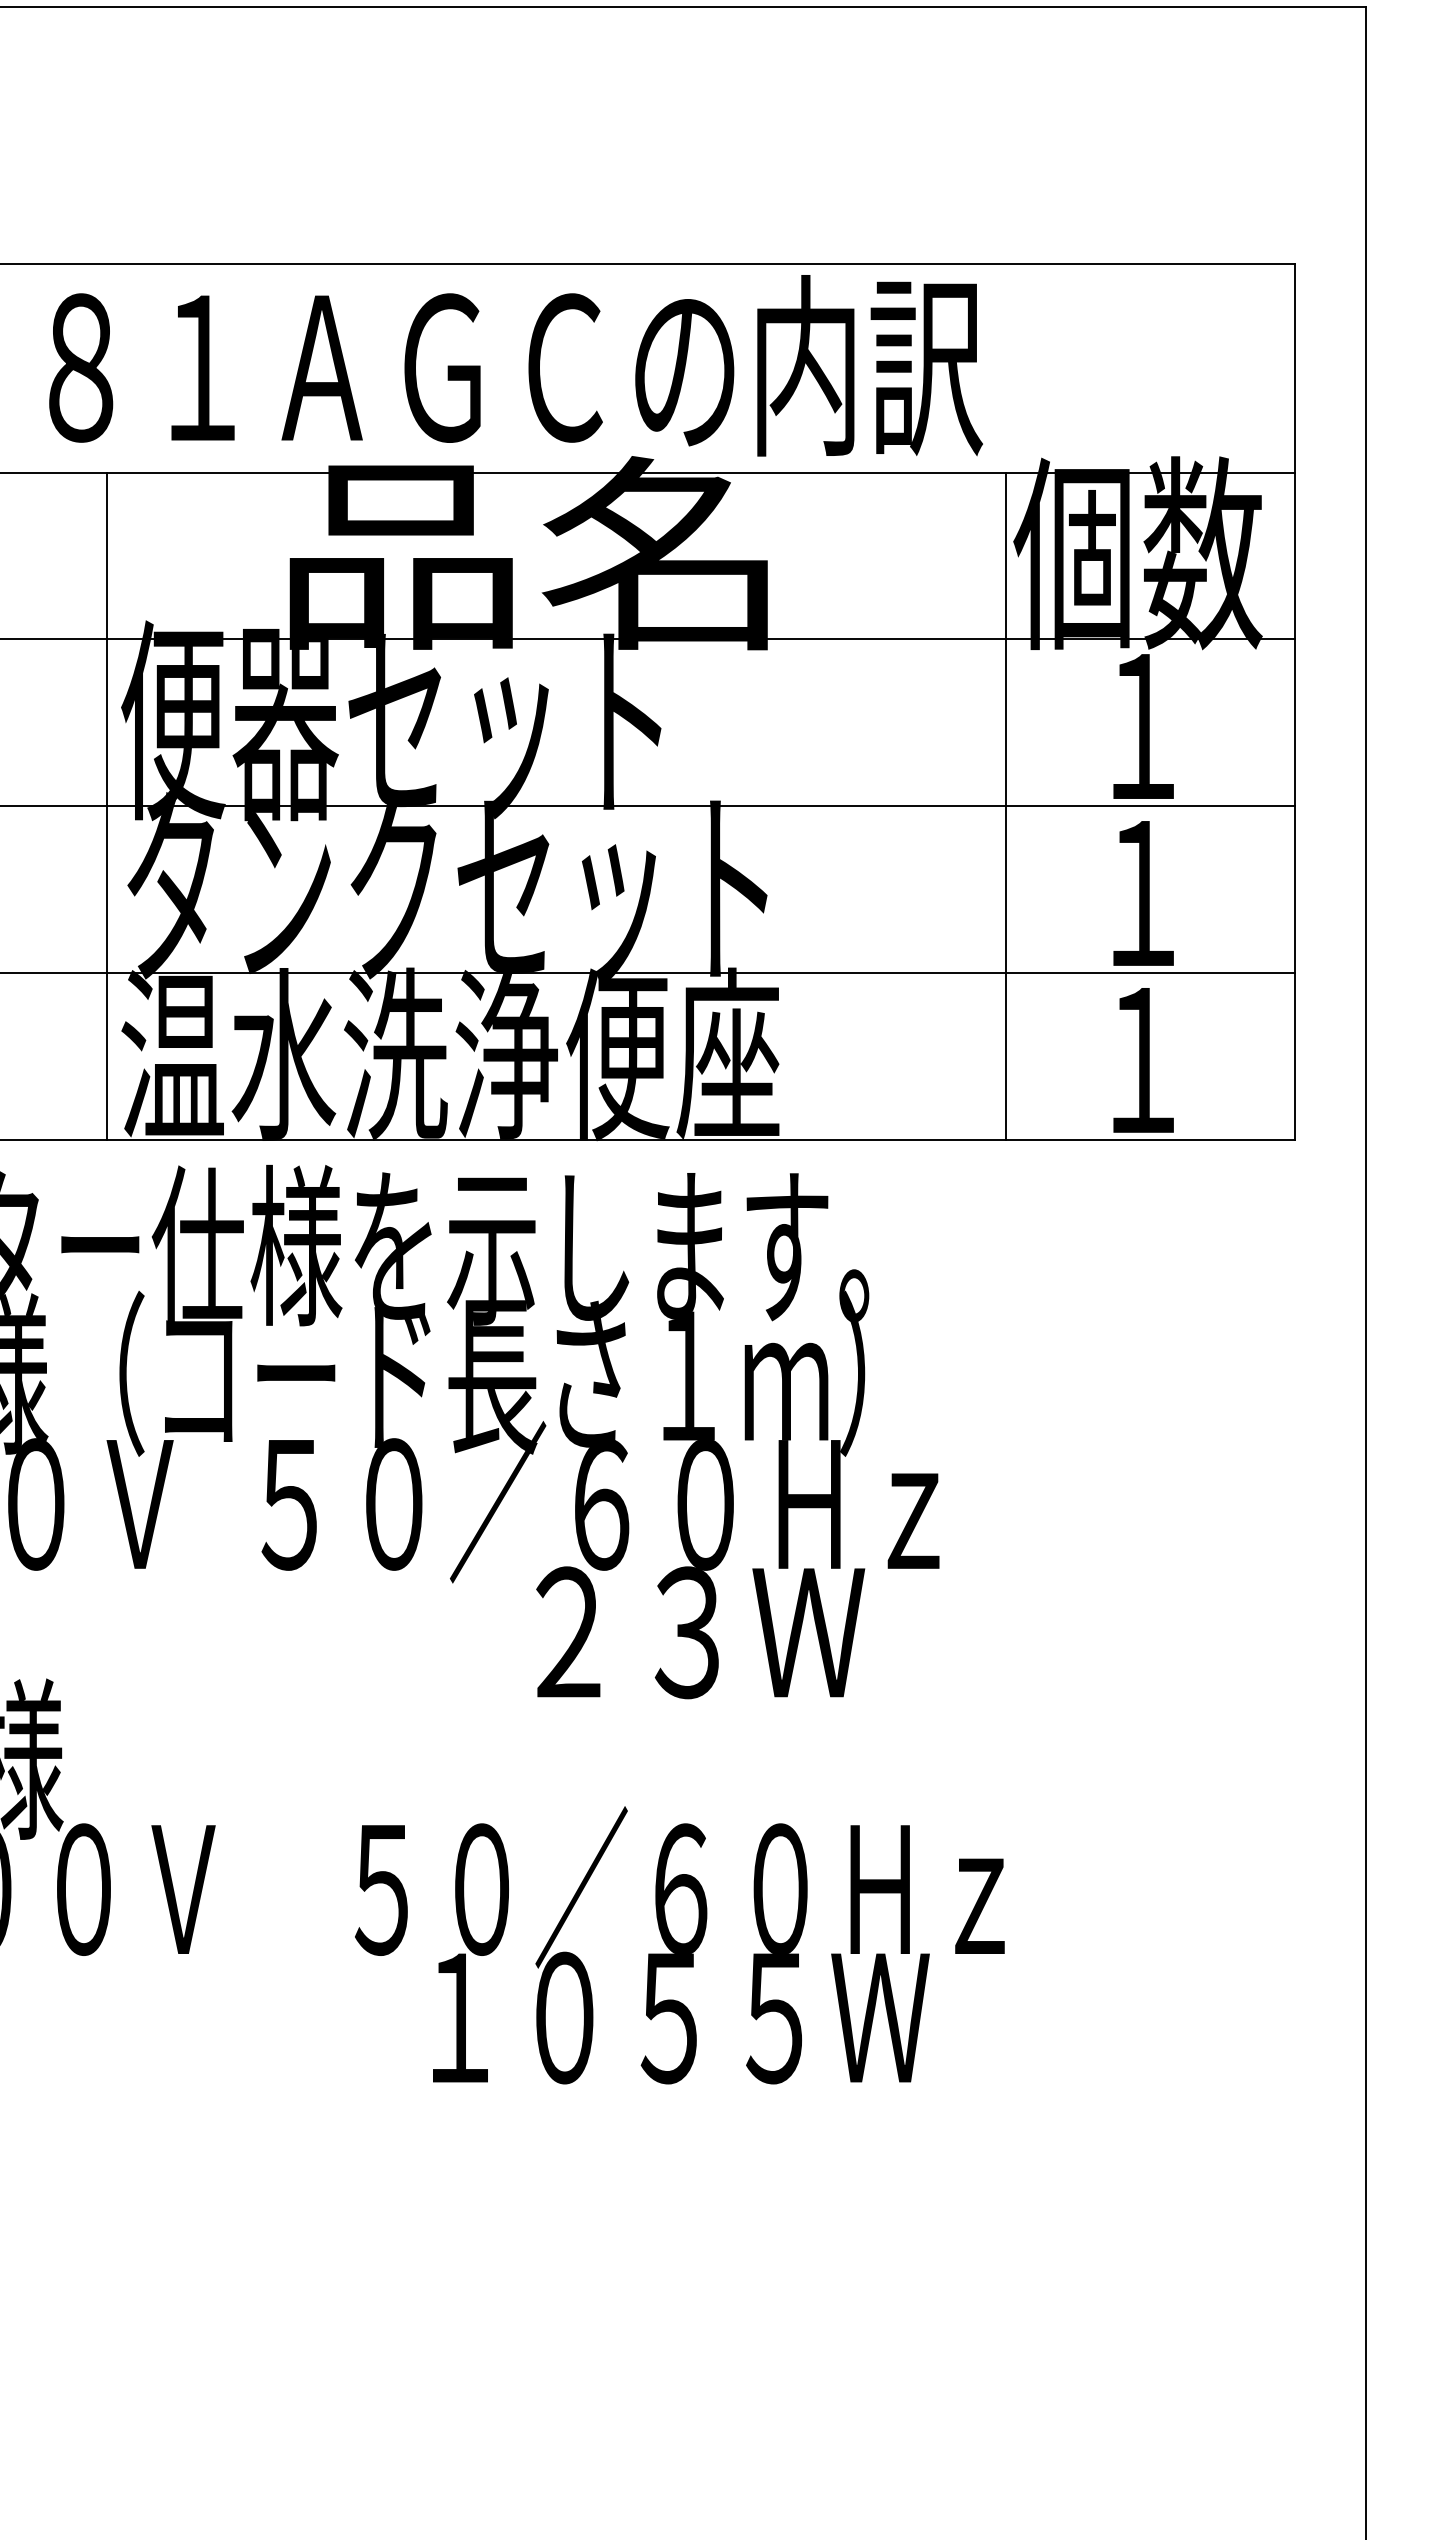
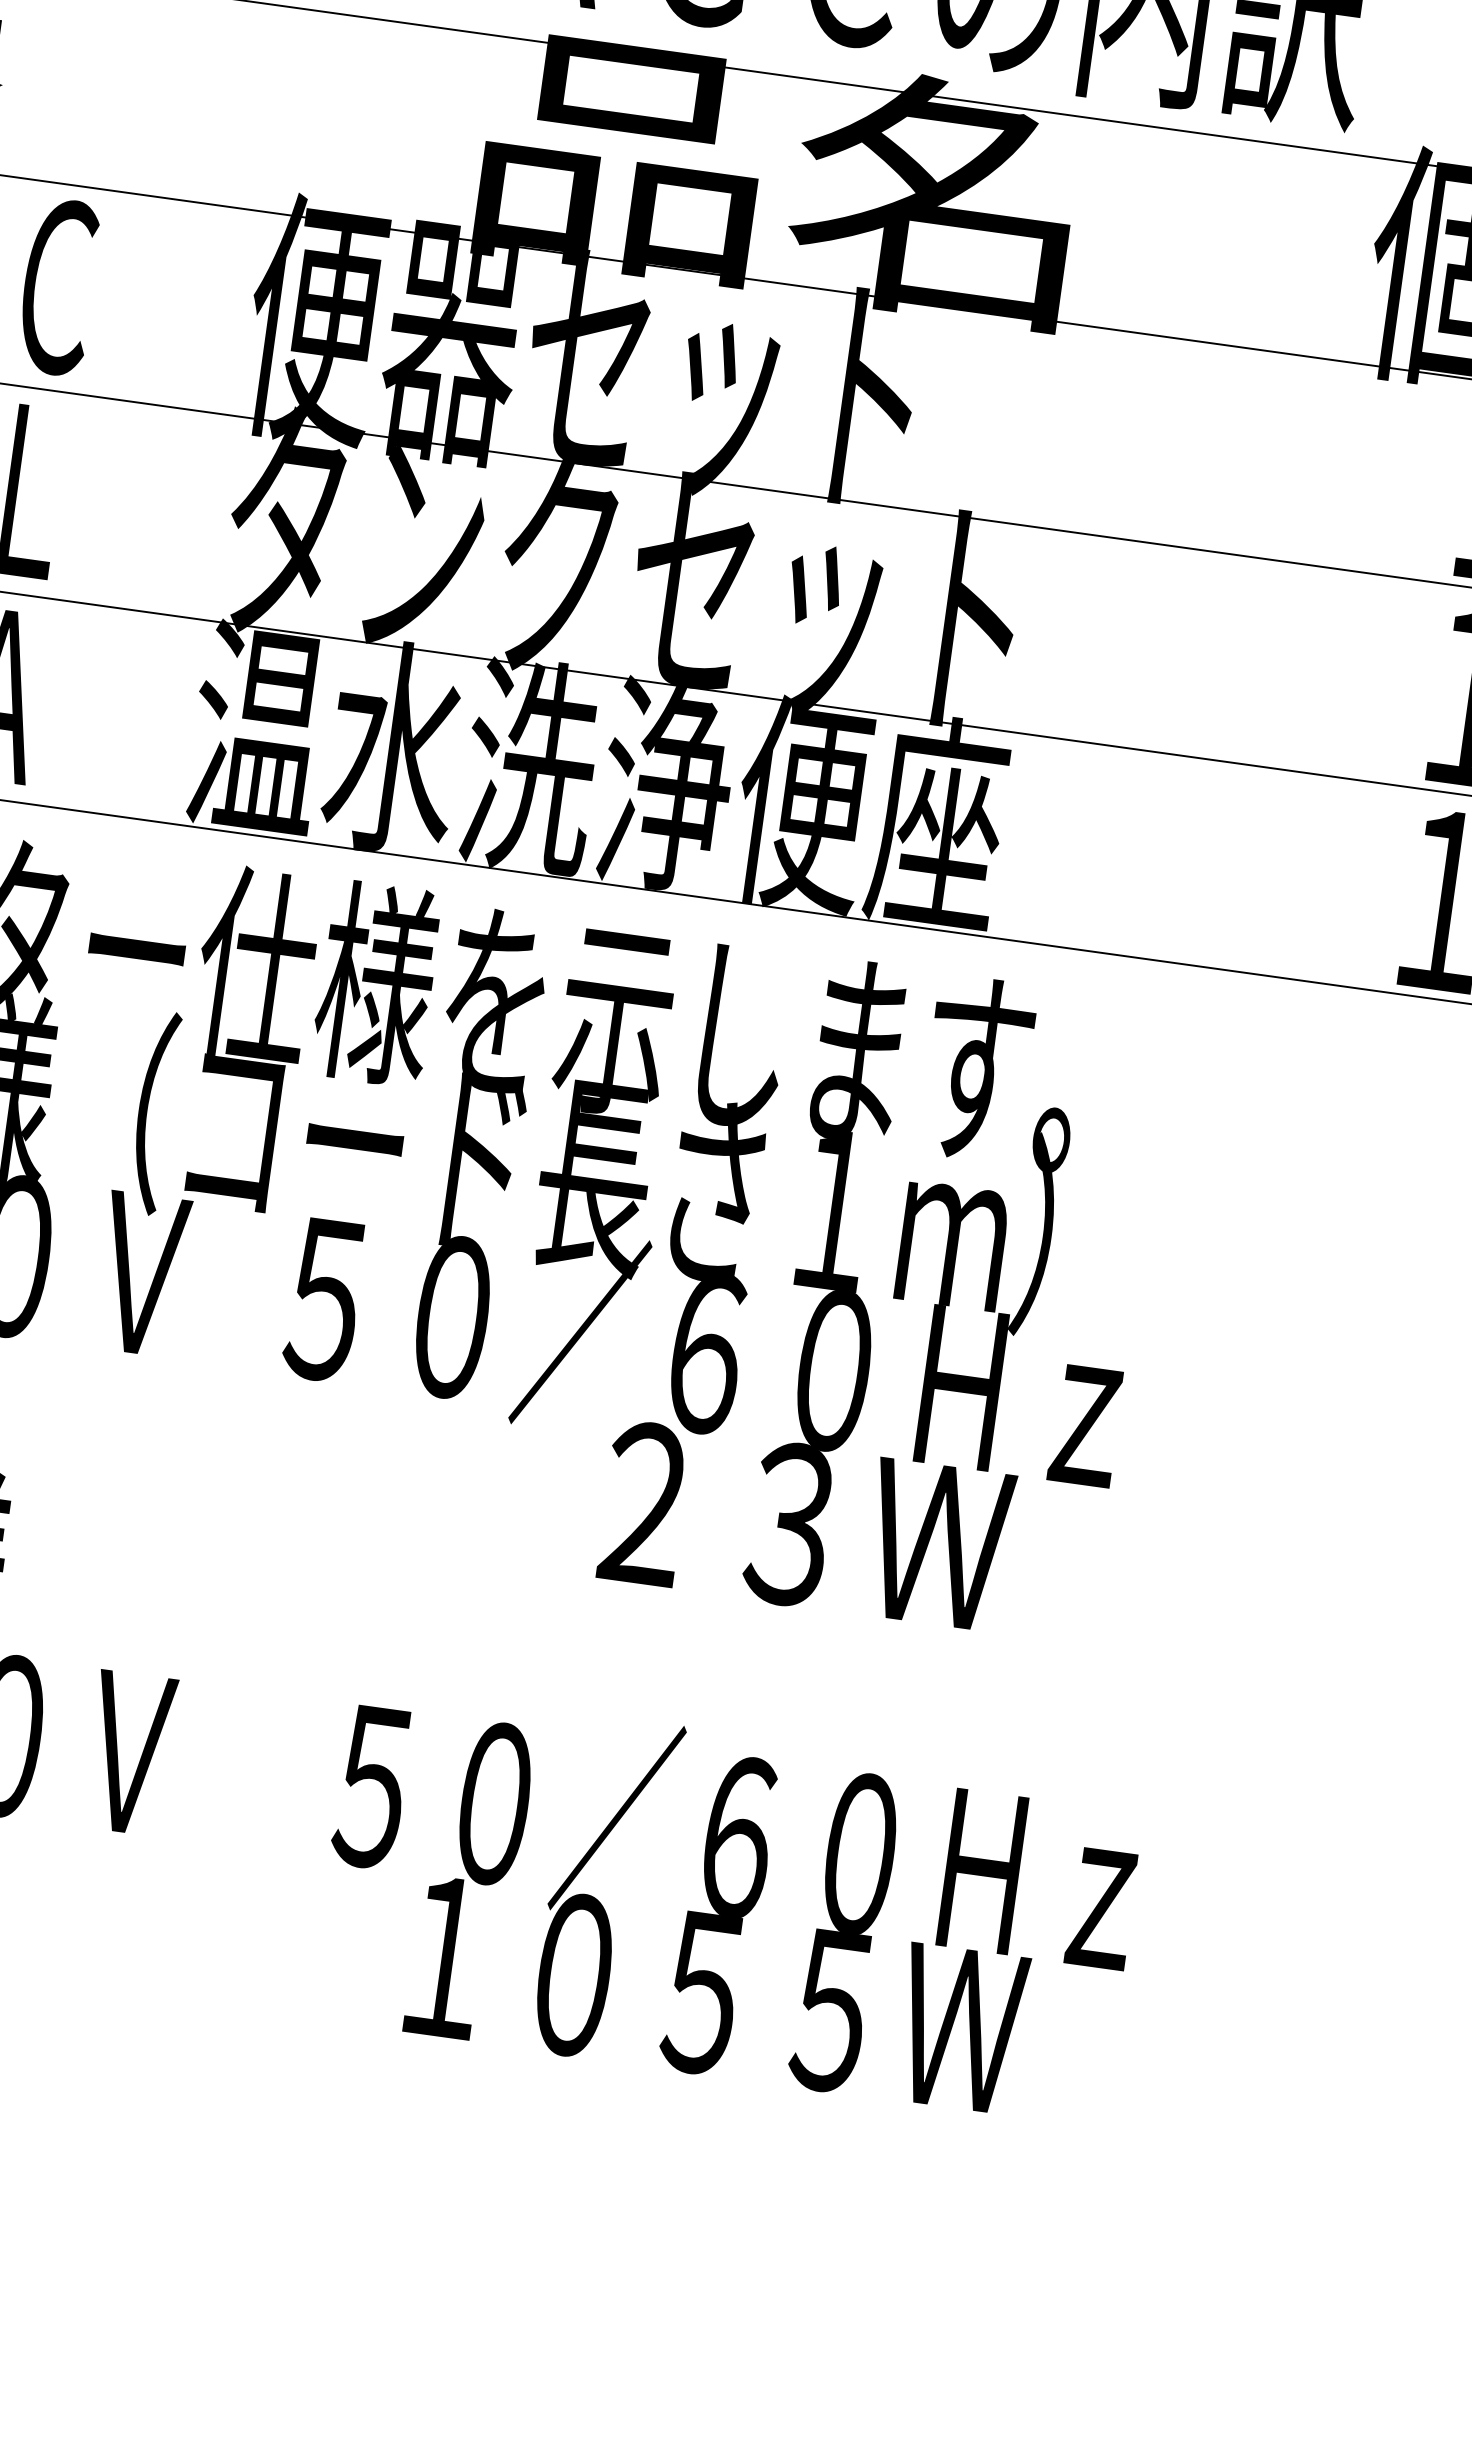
line: (107, 806) -> (220, 414), removed
line: (1006, 806) -> (1321, 566), removed

